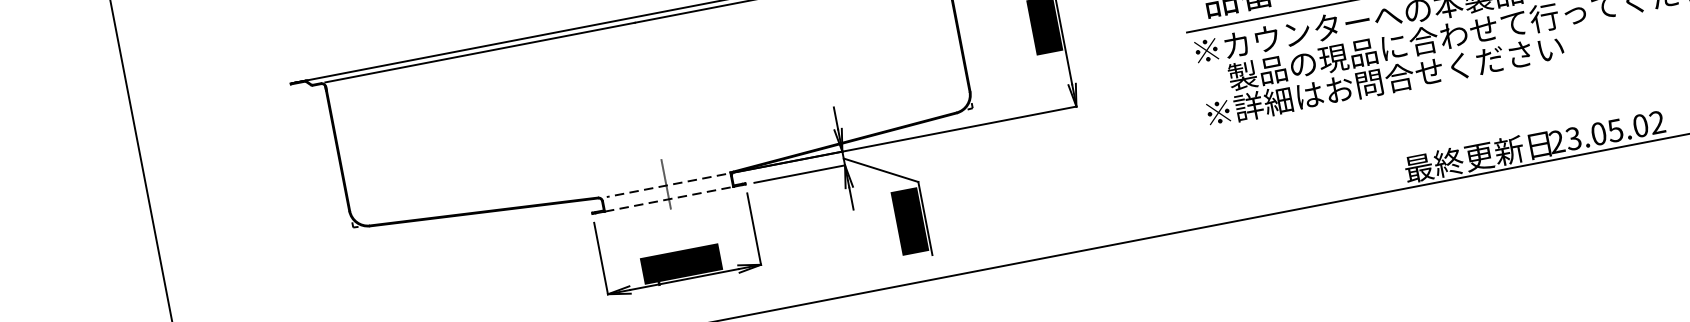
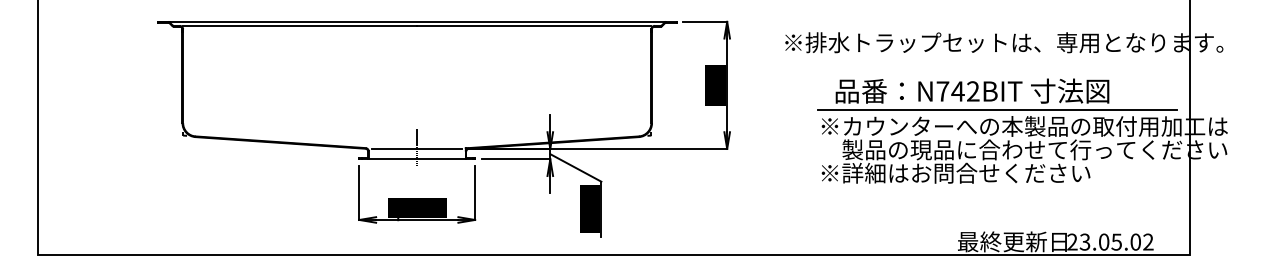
line: (665, 185) -> (416, 148), dashed -> solid
line: (669, 199) -> (417, 159), dashed -> solid

